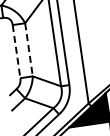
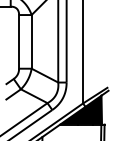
line: (28, 49) -> (31, 41), dashed -> solid
line: (16, 51) -> (19, 41), dashed -> solid

